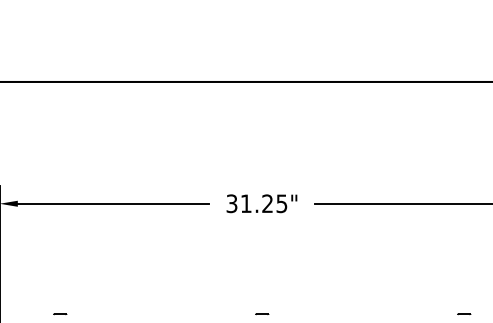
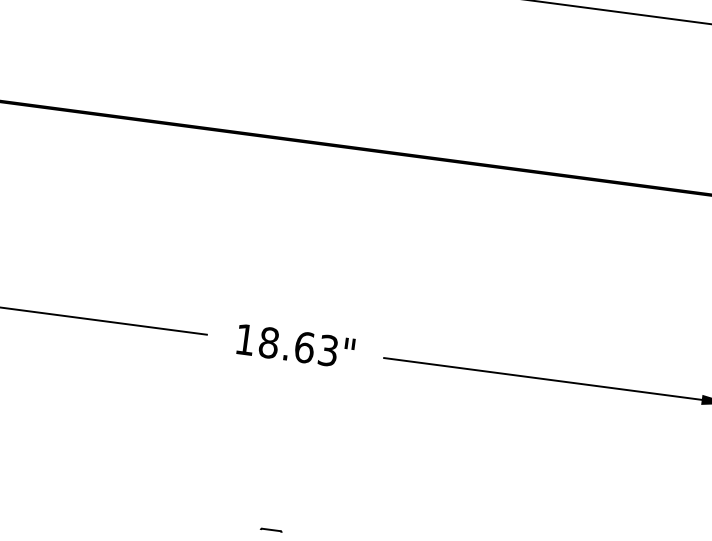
text: (256, 203) -> (286, 344), 31.25" -> 18.63"

